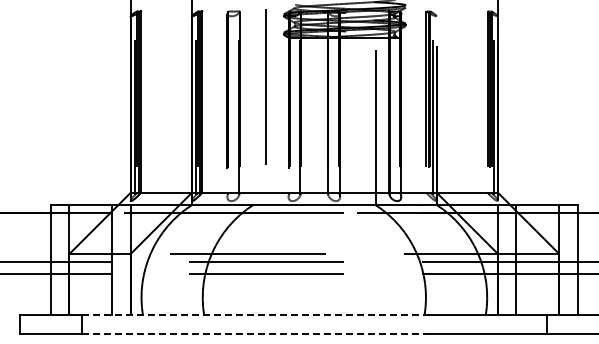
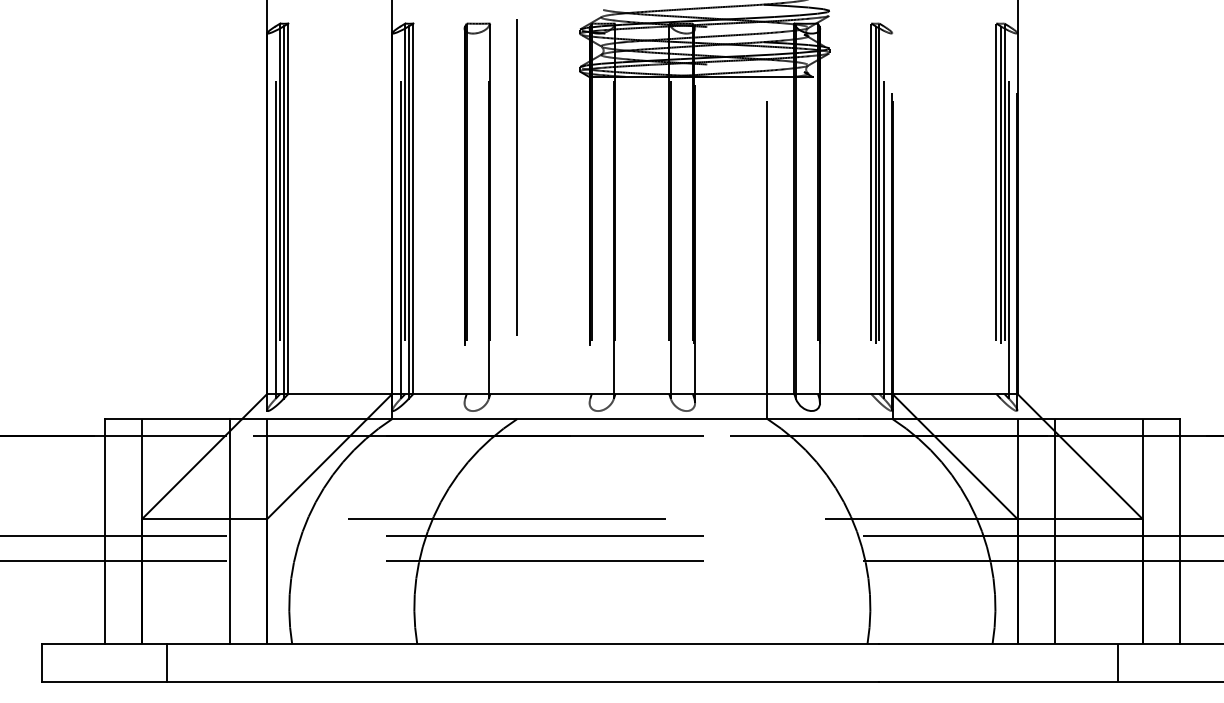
line: (265, 86) -> (515, 176), moved
line: (256, 315) -> (524, 644), dashed -> solid
line: (256, 333) -> (524, 681), dashed -> solid

